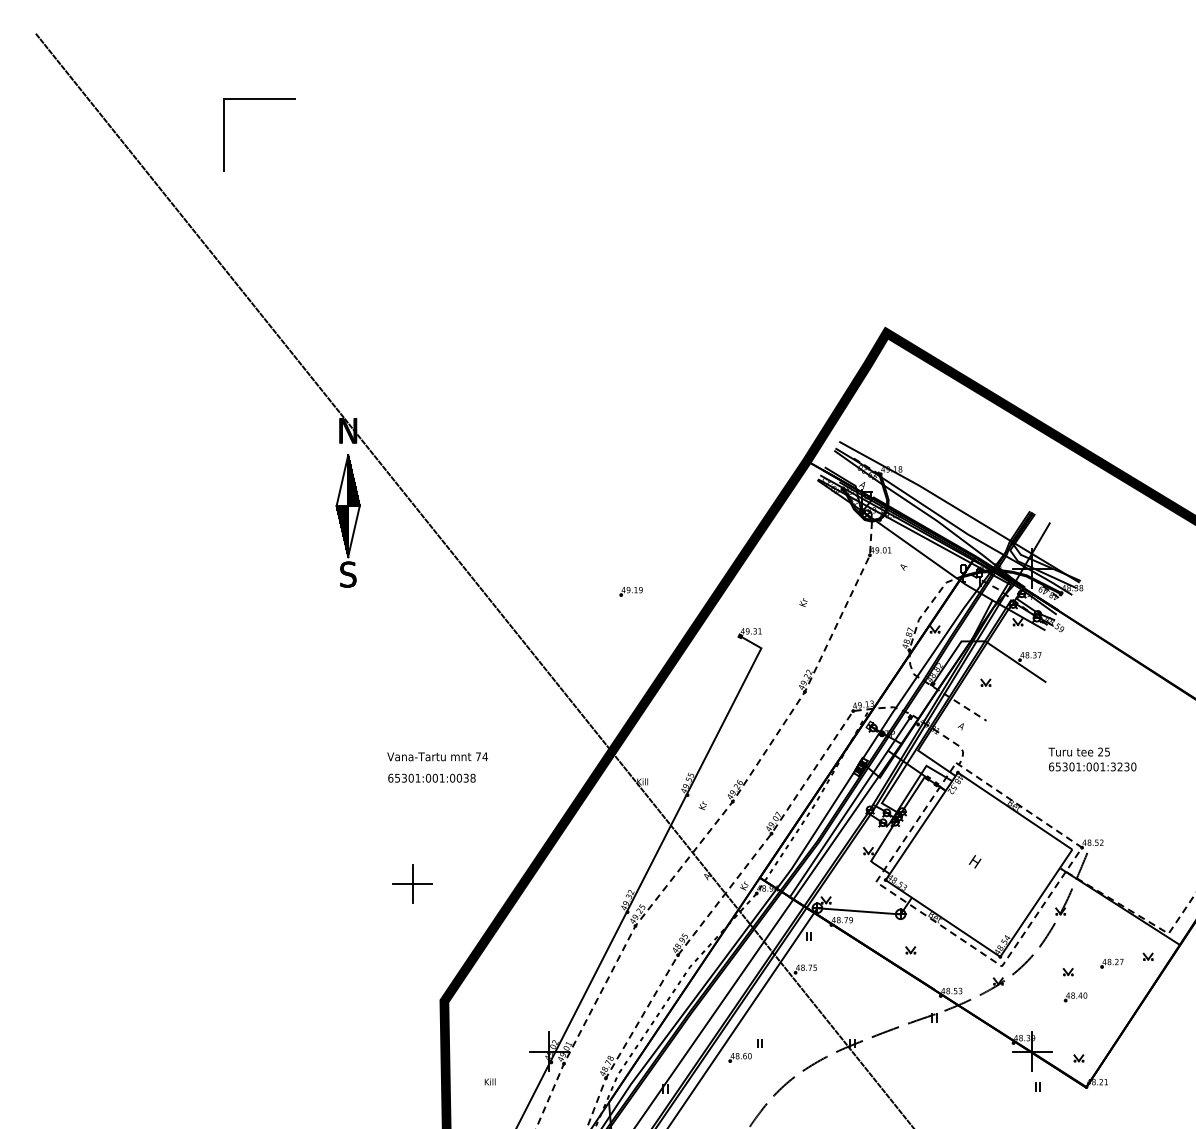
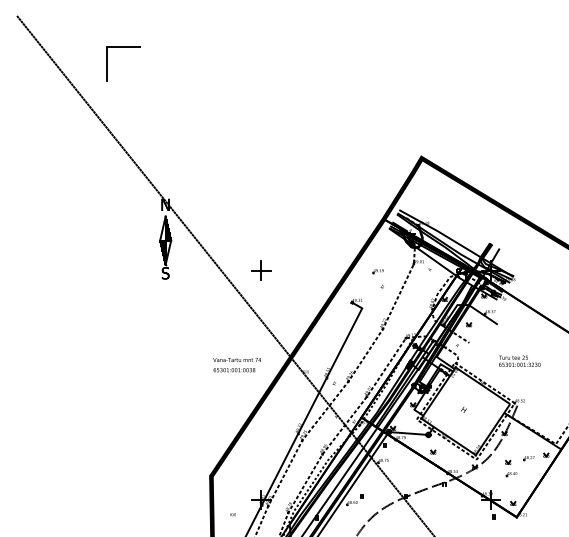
part: (629, 591) -> (377, 271), moved
text: (436, 768) -> (236, 365), moved
part: (413, 883) -> (261, 270), moved

